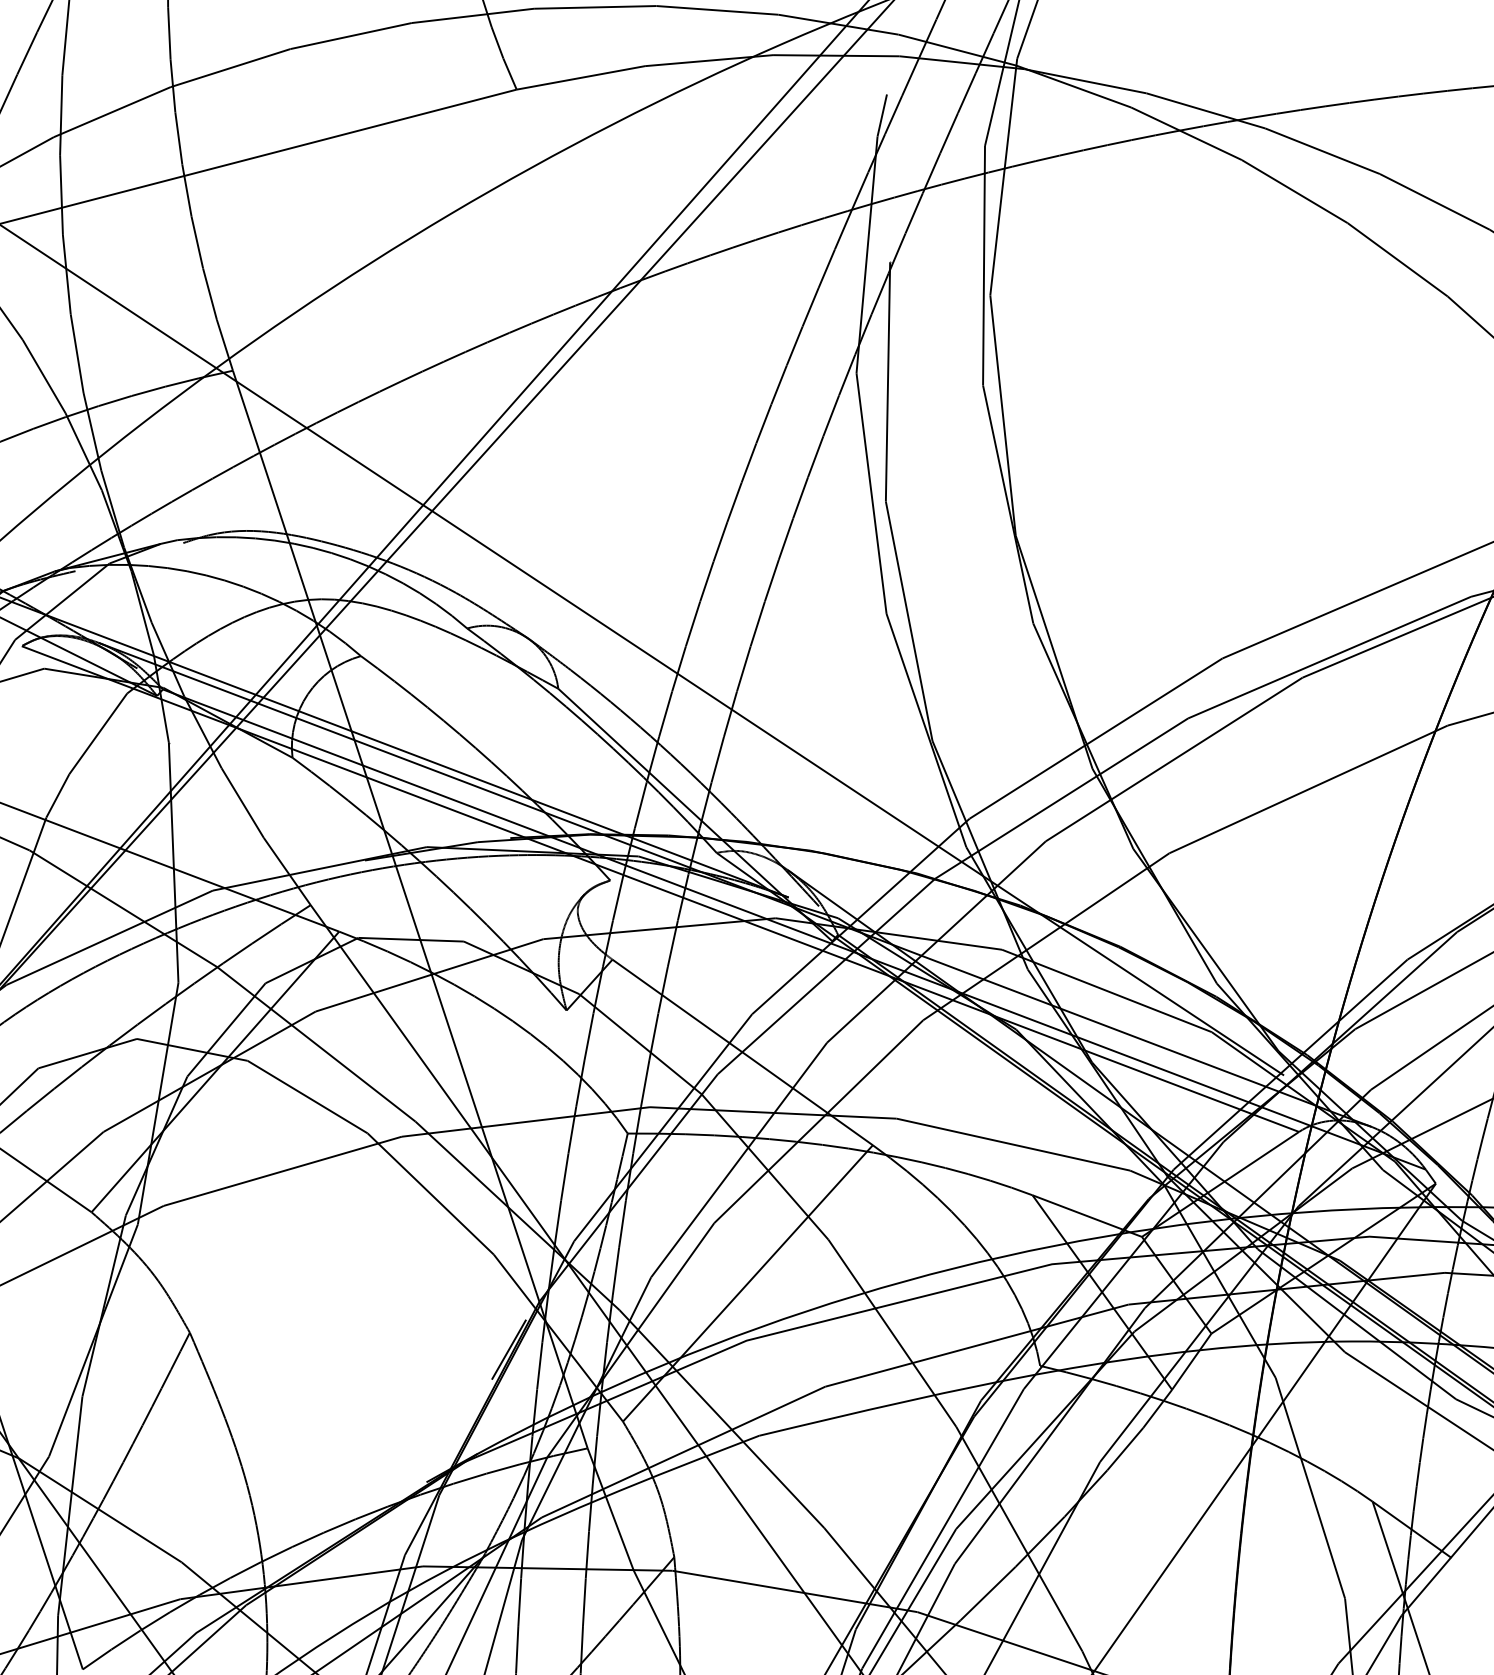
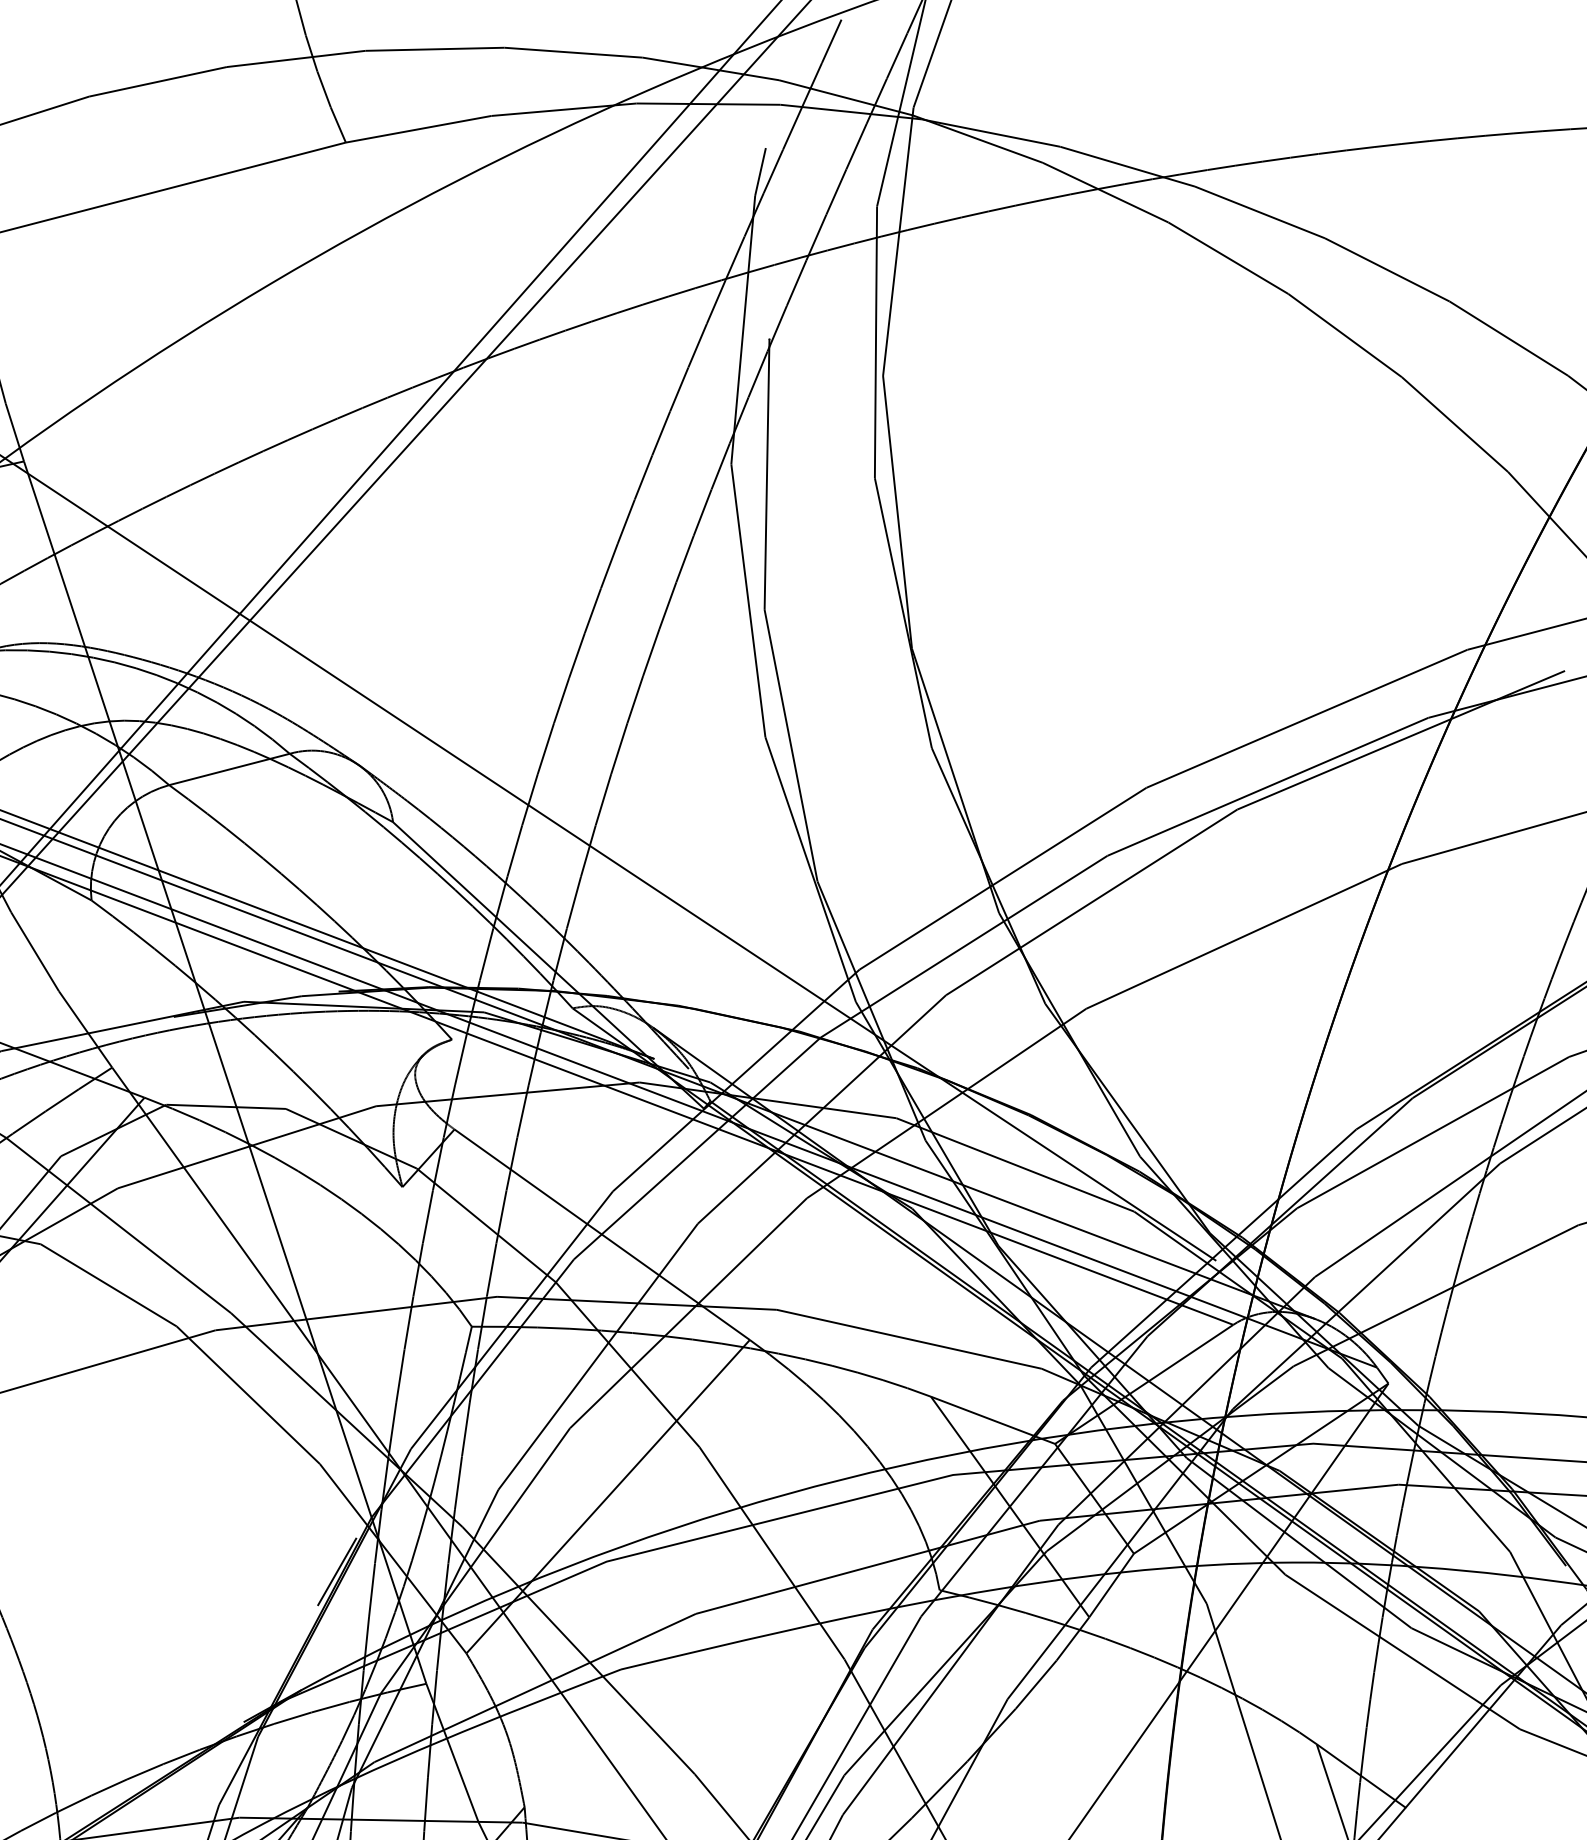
line: (413, 642) -> (228, 769), added

